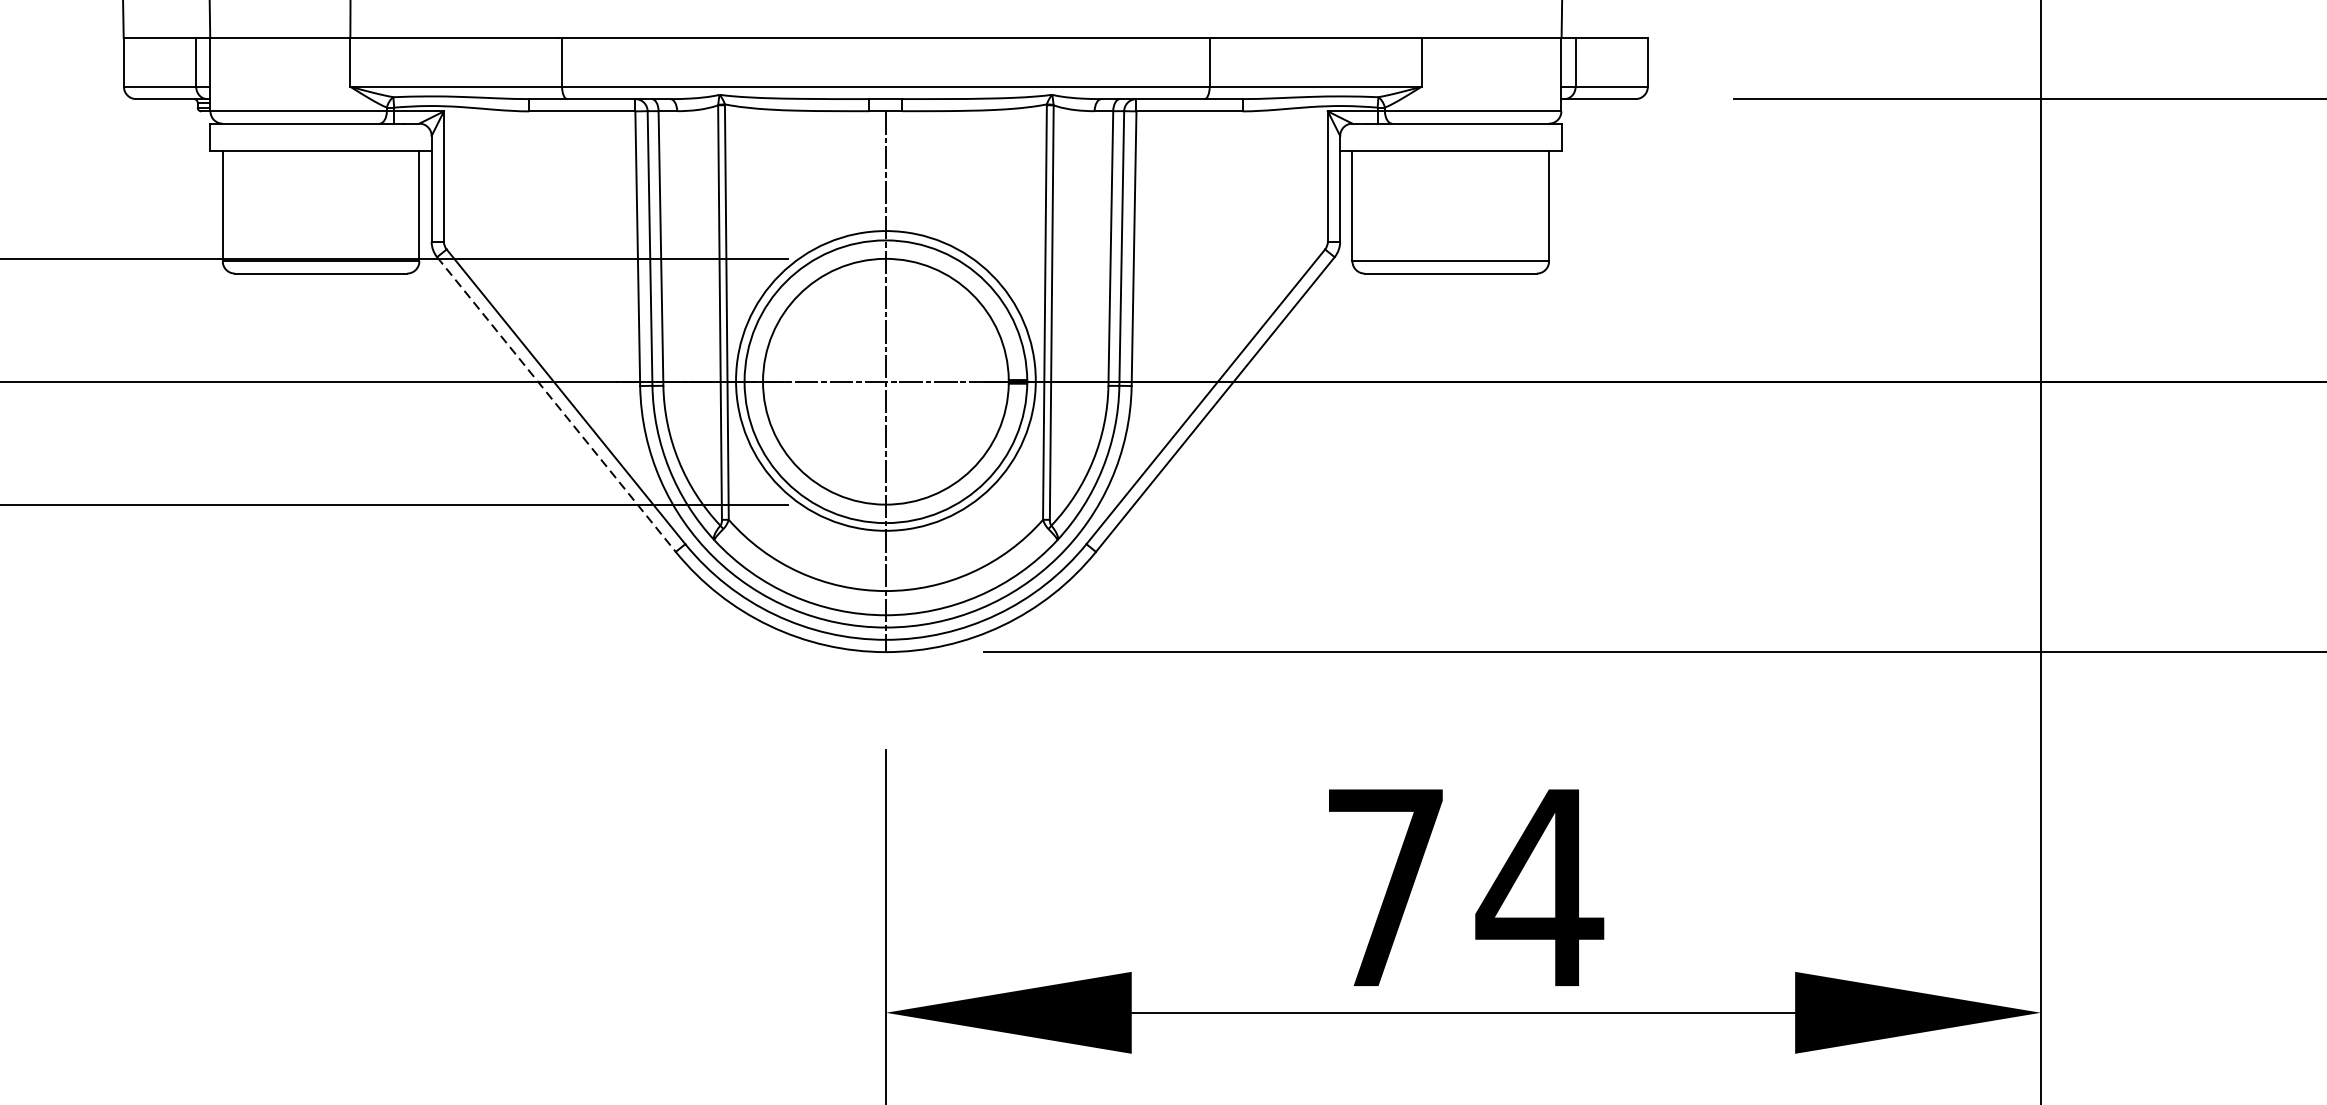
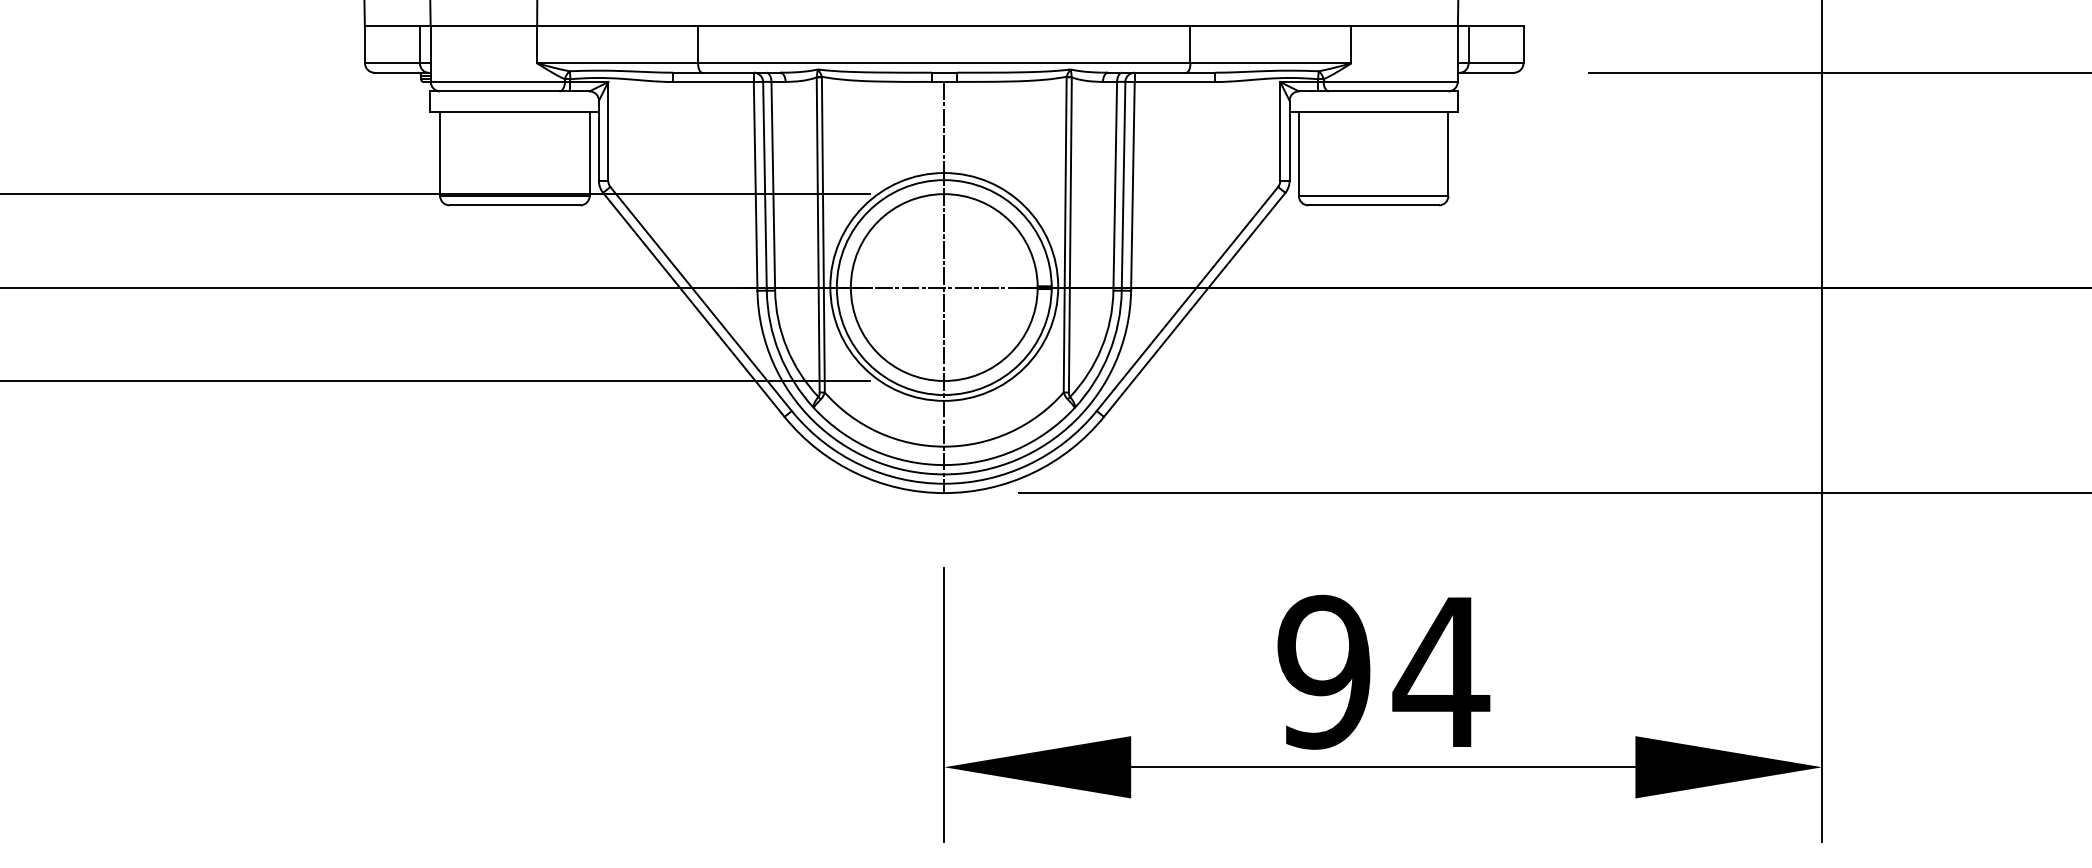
line: (557, 405) -> (694, 305), dashed -> solid
text: (1384, 886) -> (1323, 671), 74 -> 94

